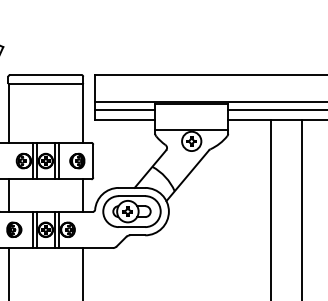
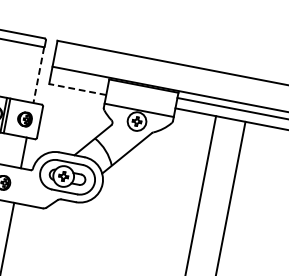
line: (125, 109) -> (80, 79), removed
line: (82, 113) -> (38, 75), solid -> dashed
line: (124, 120) -> (77, 89), solid -> dashed

